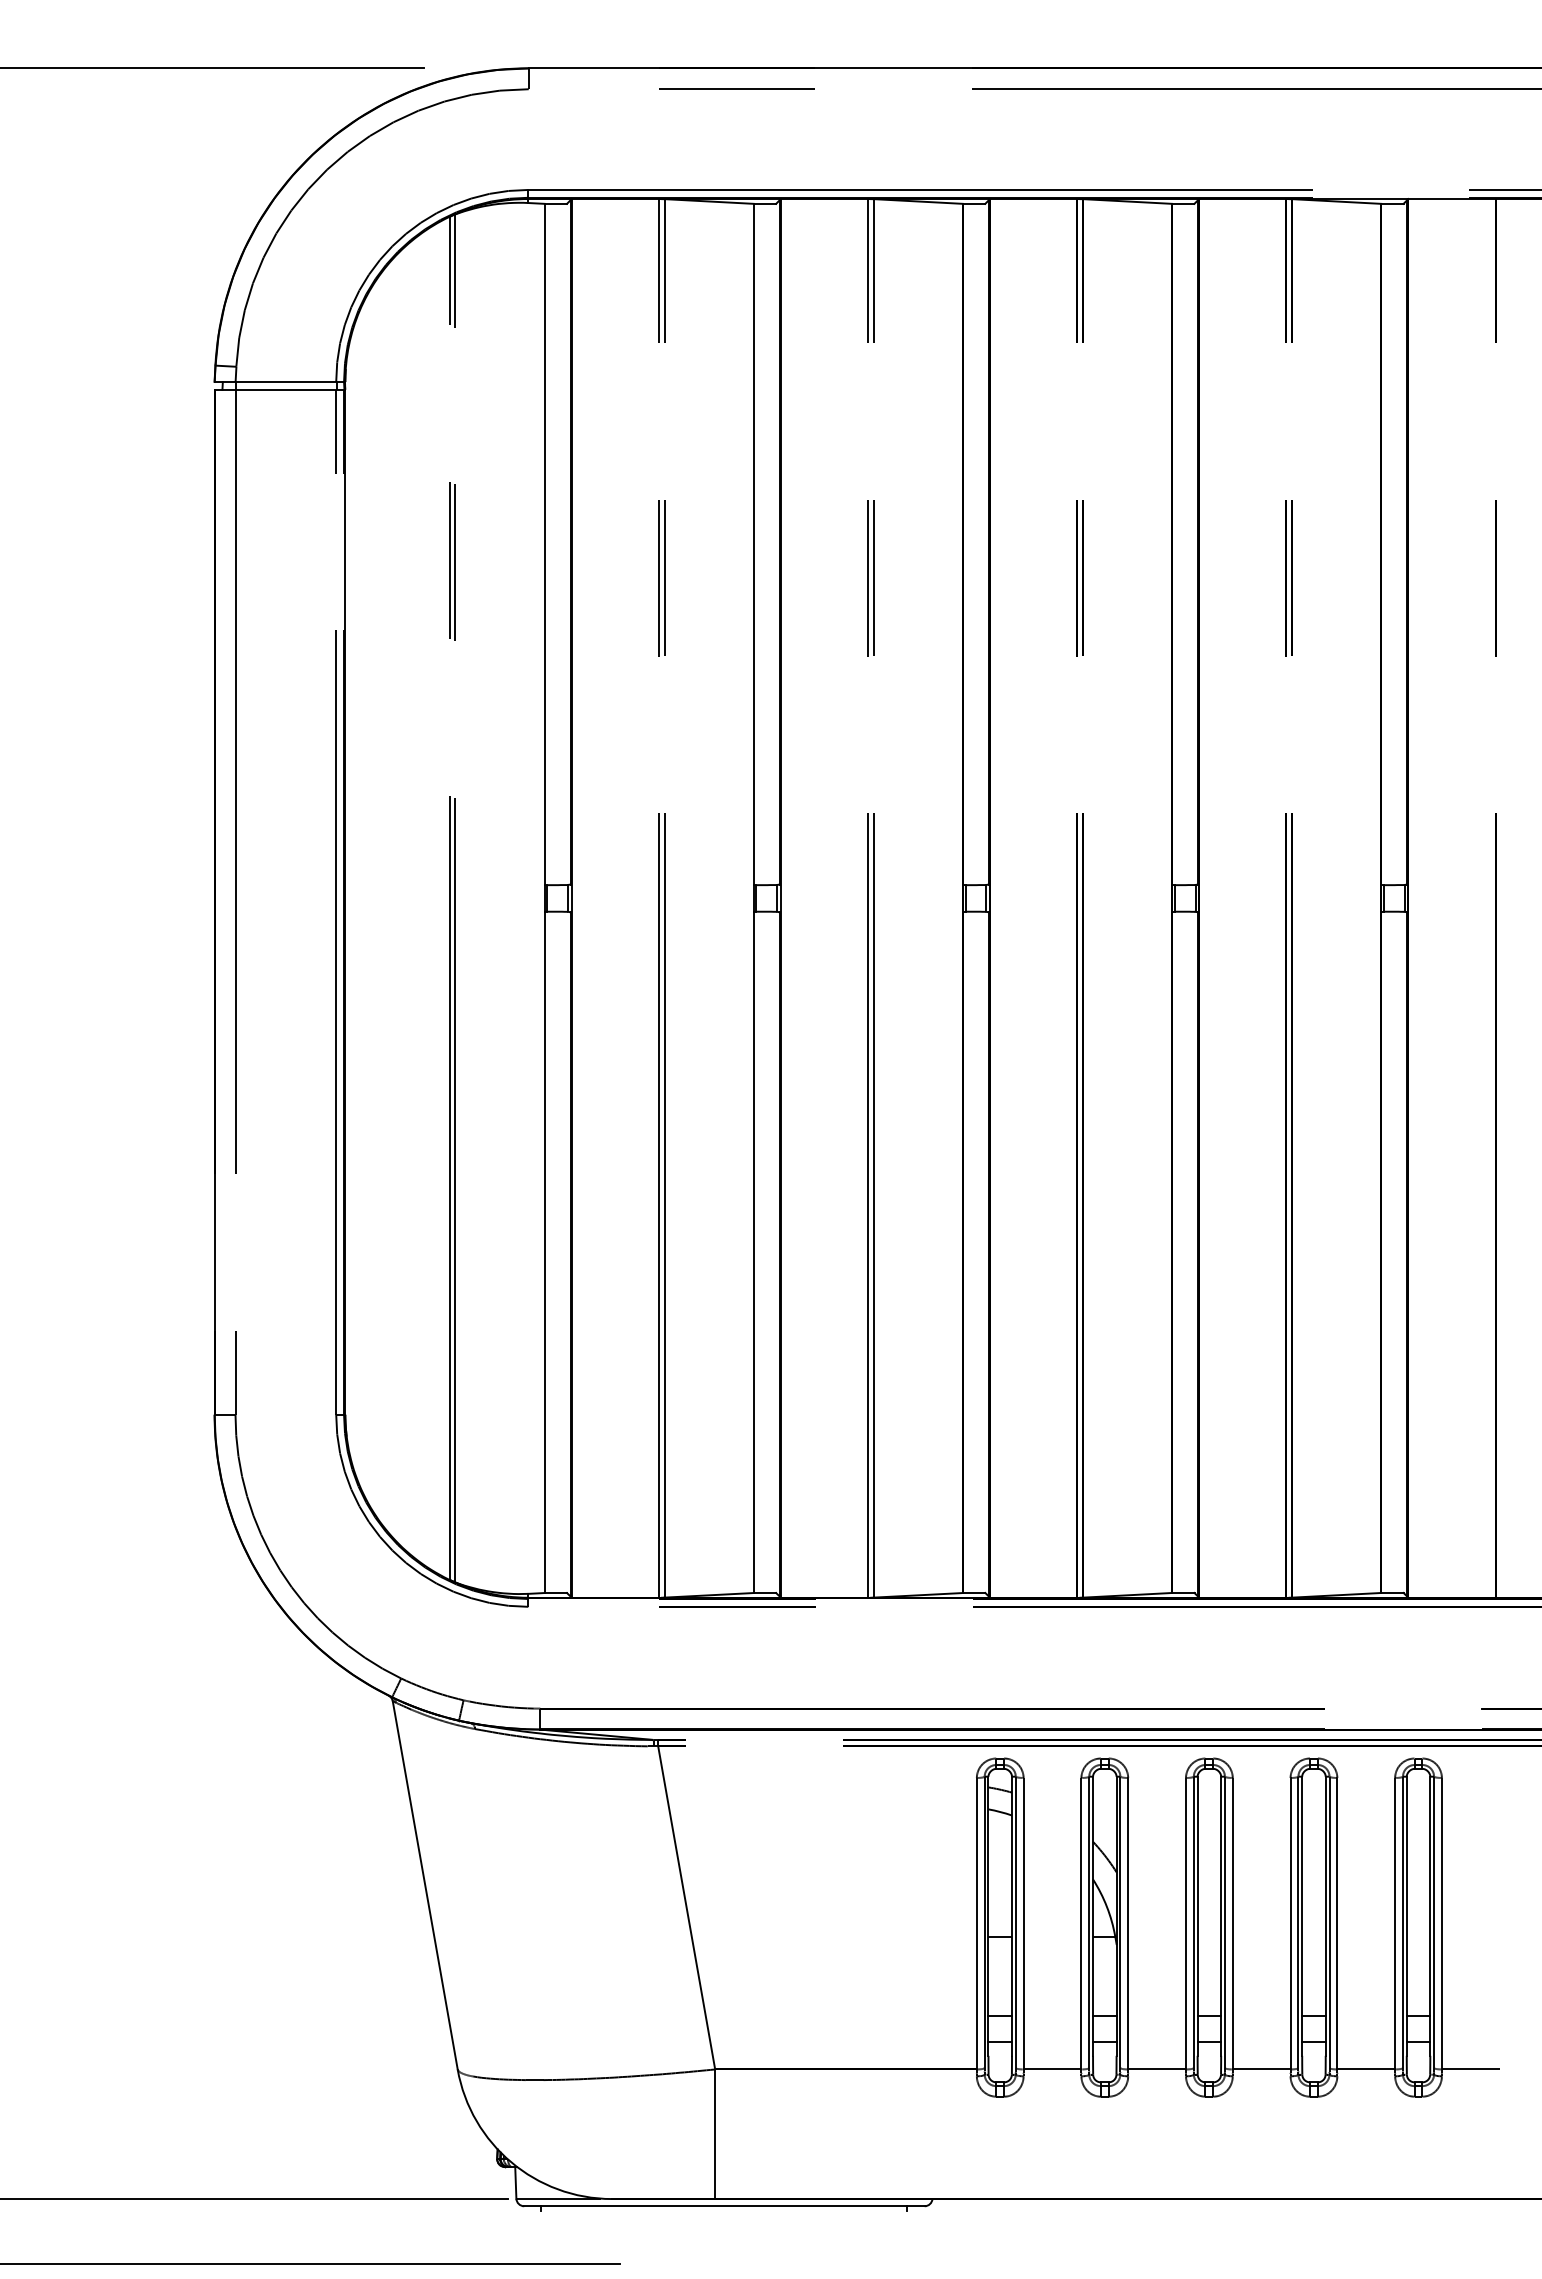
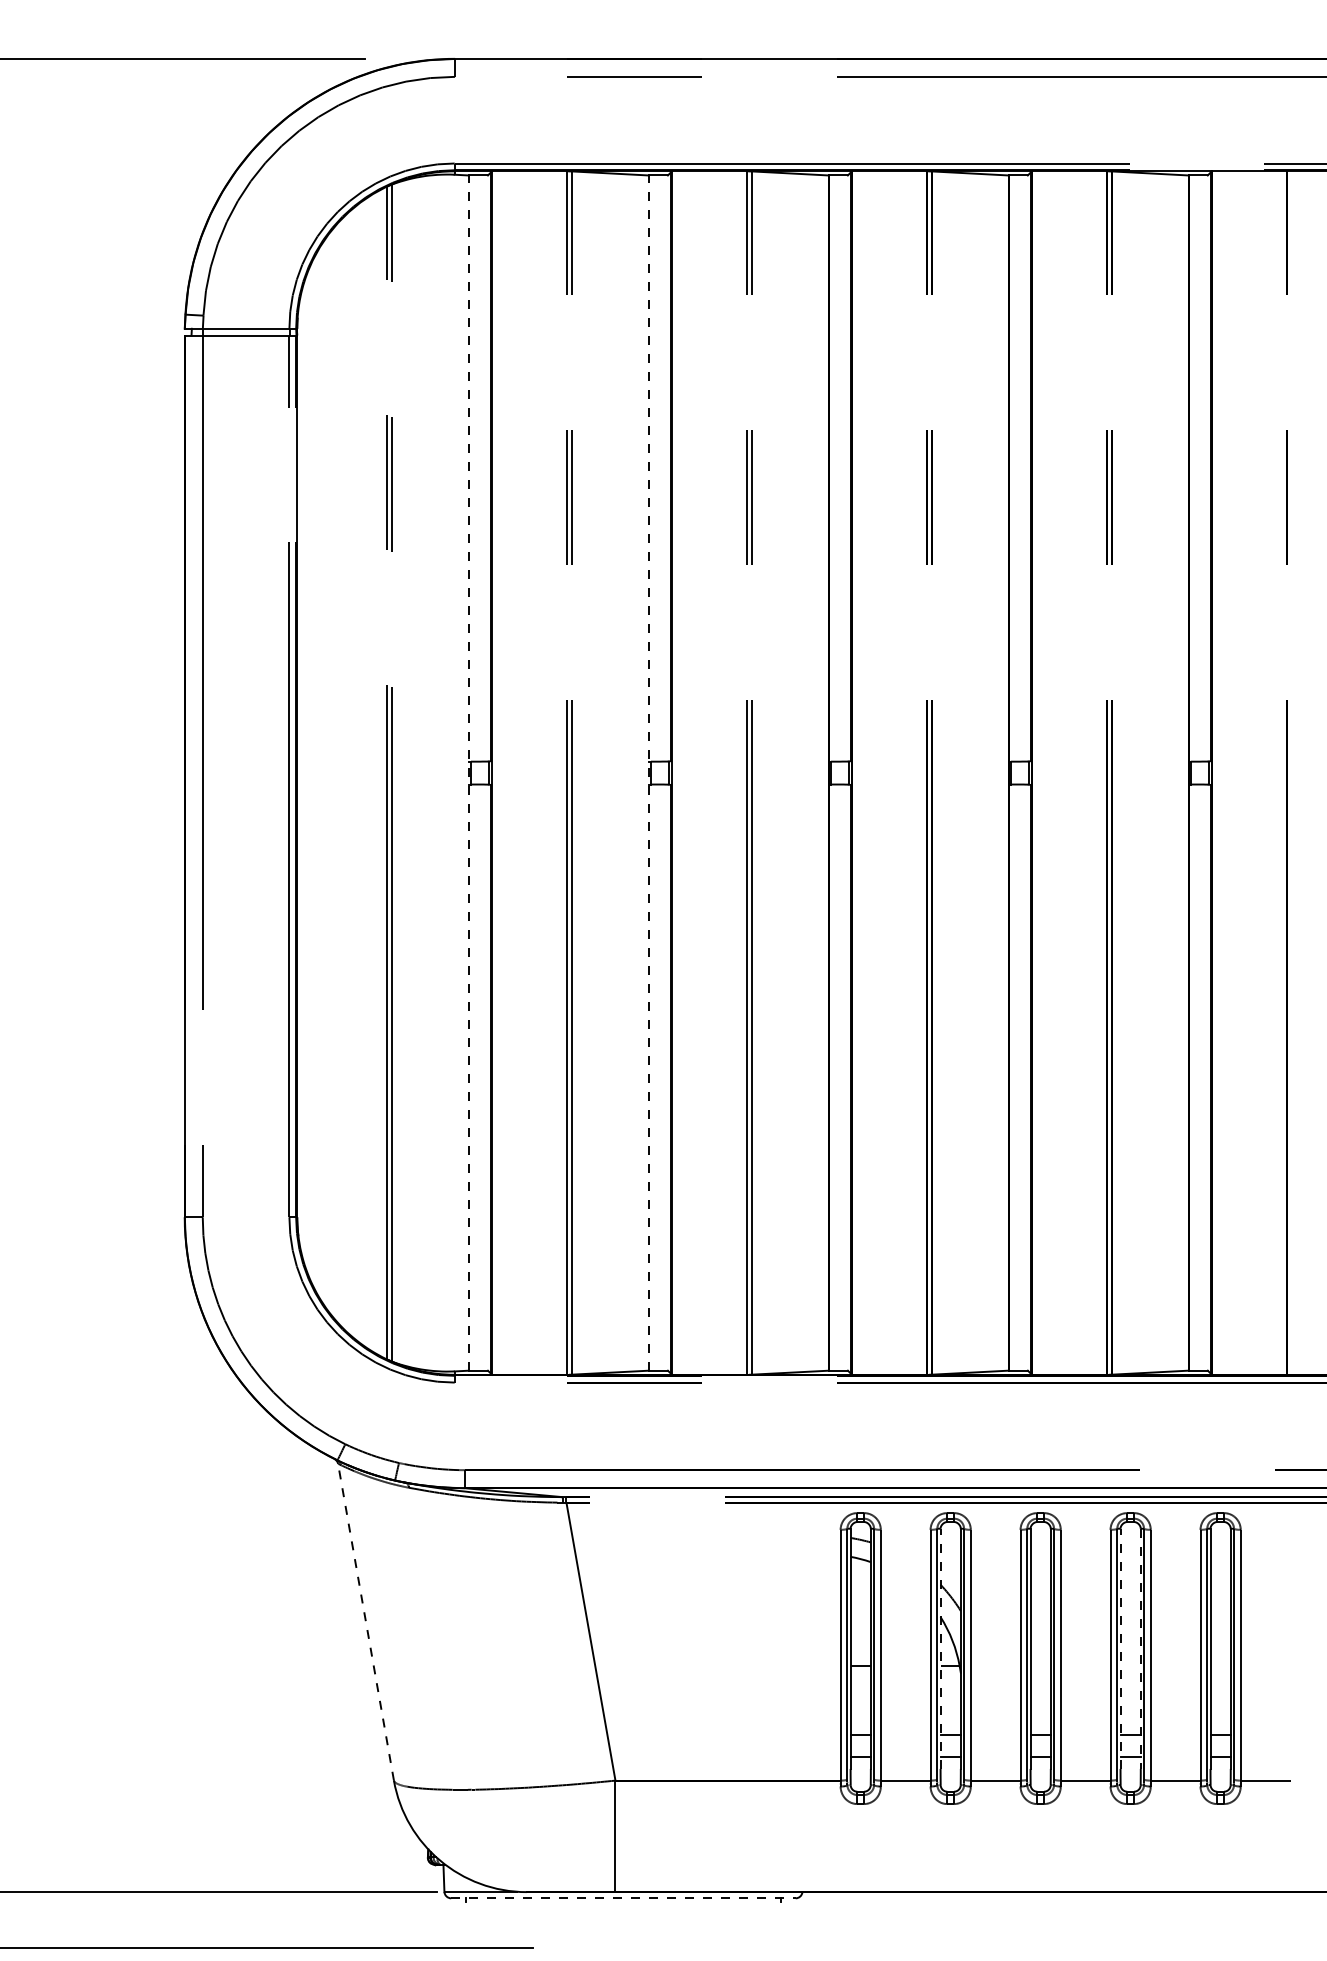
line: (544, 898) -> (468, 773), solid -> dashed
line: (753, 898) -> (648, 773), solid -> dashed
line: (425, 1885) -> (366, 1622), solid -> dashed
line: (1093, 1916) -> (940, 1649), solid -> dashed
line: (1302, 1916) -> (1120, 1649), solid -> dashed
line: (1325, 1916) -> (1140, 1649), solid -> dashed
line: (724, 2206) -> (623, 1898), solid -> dashed

